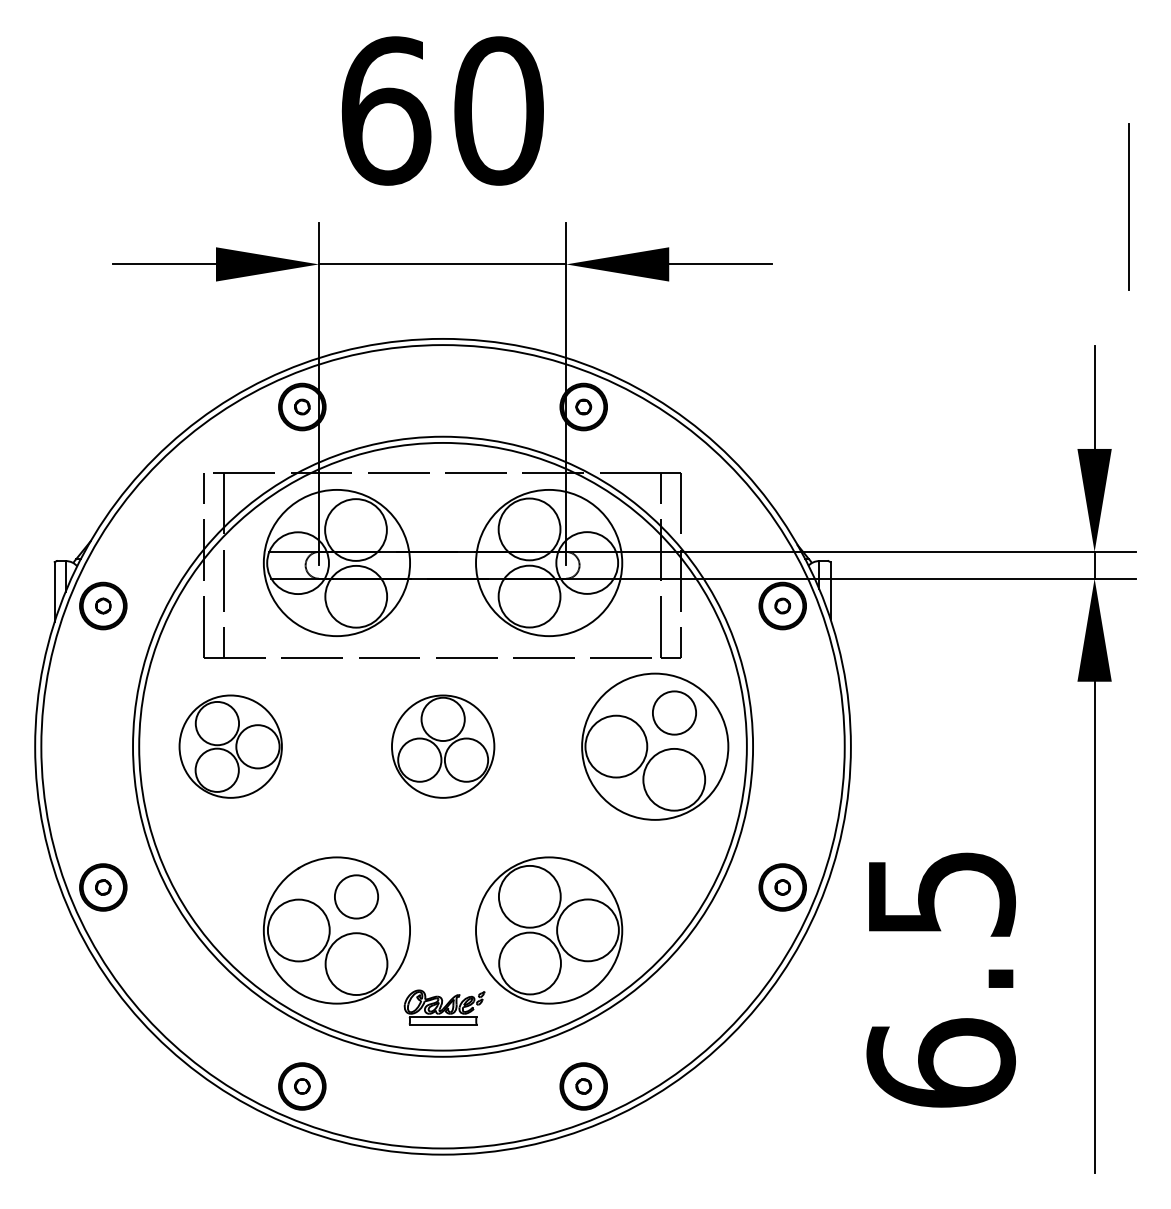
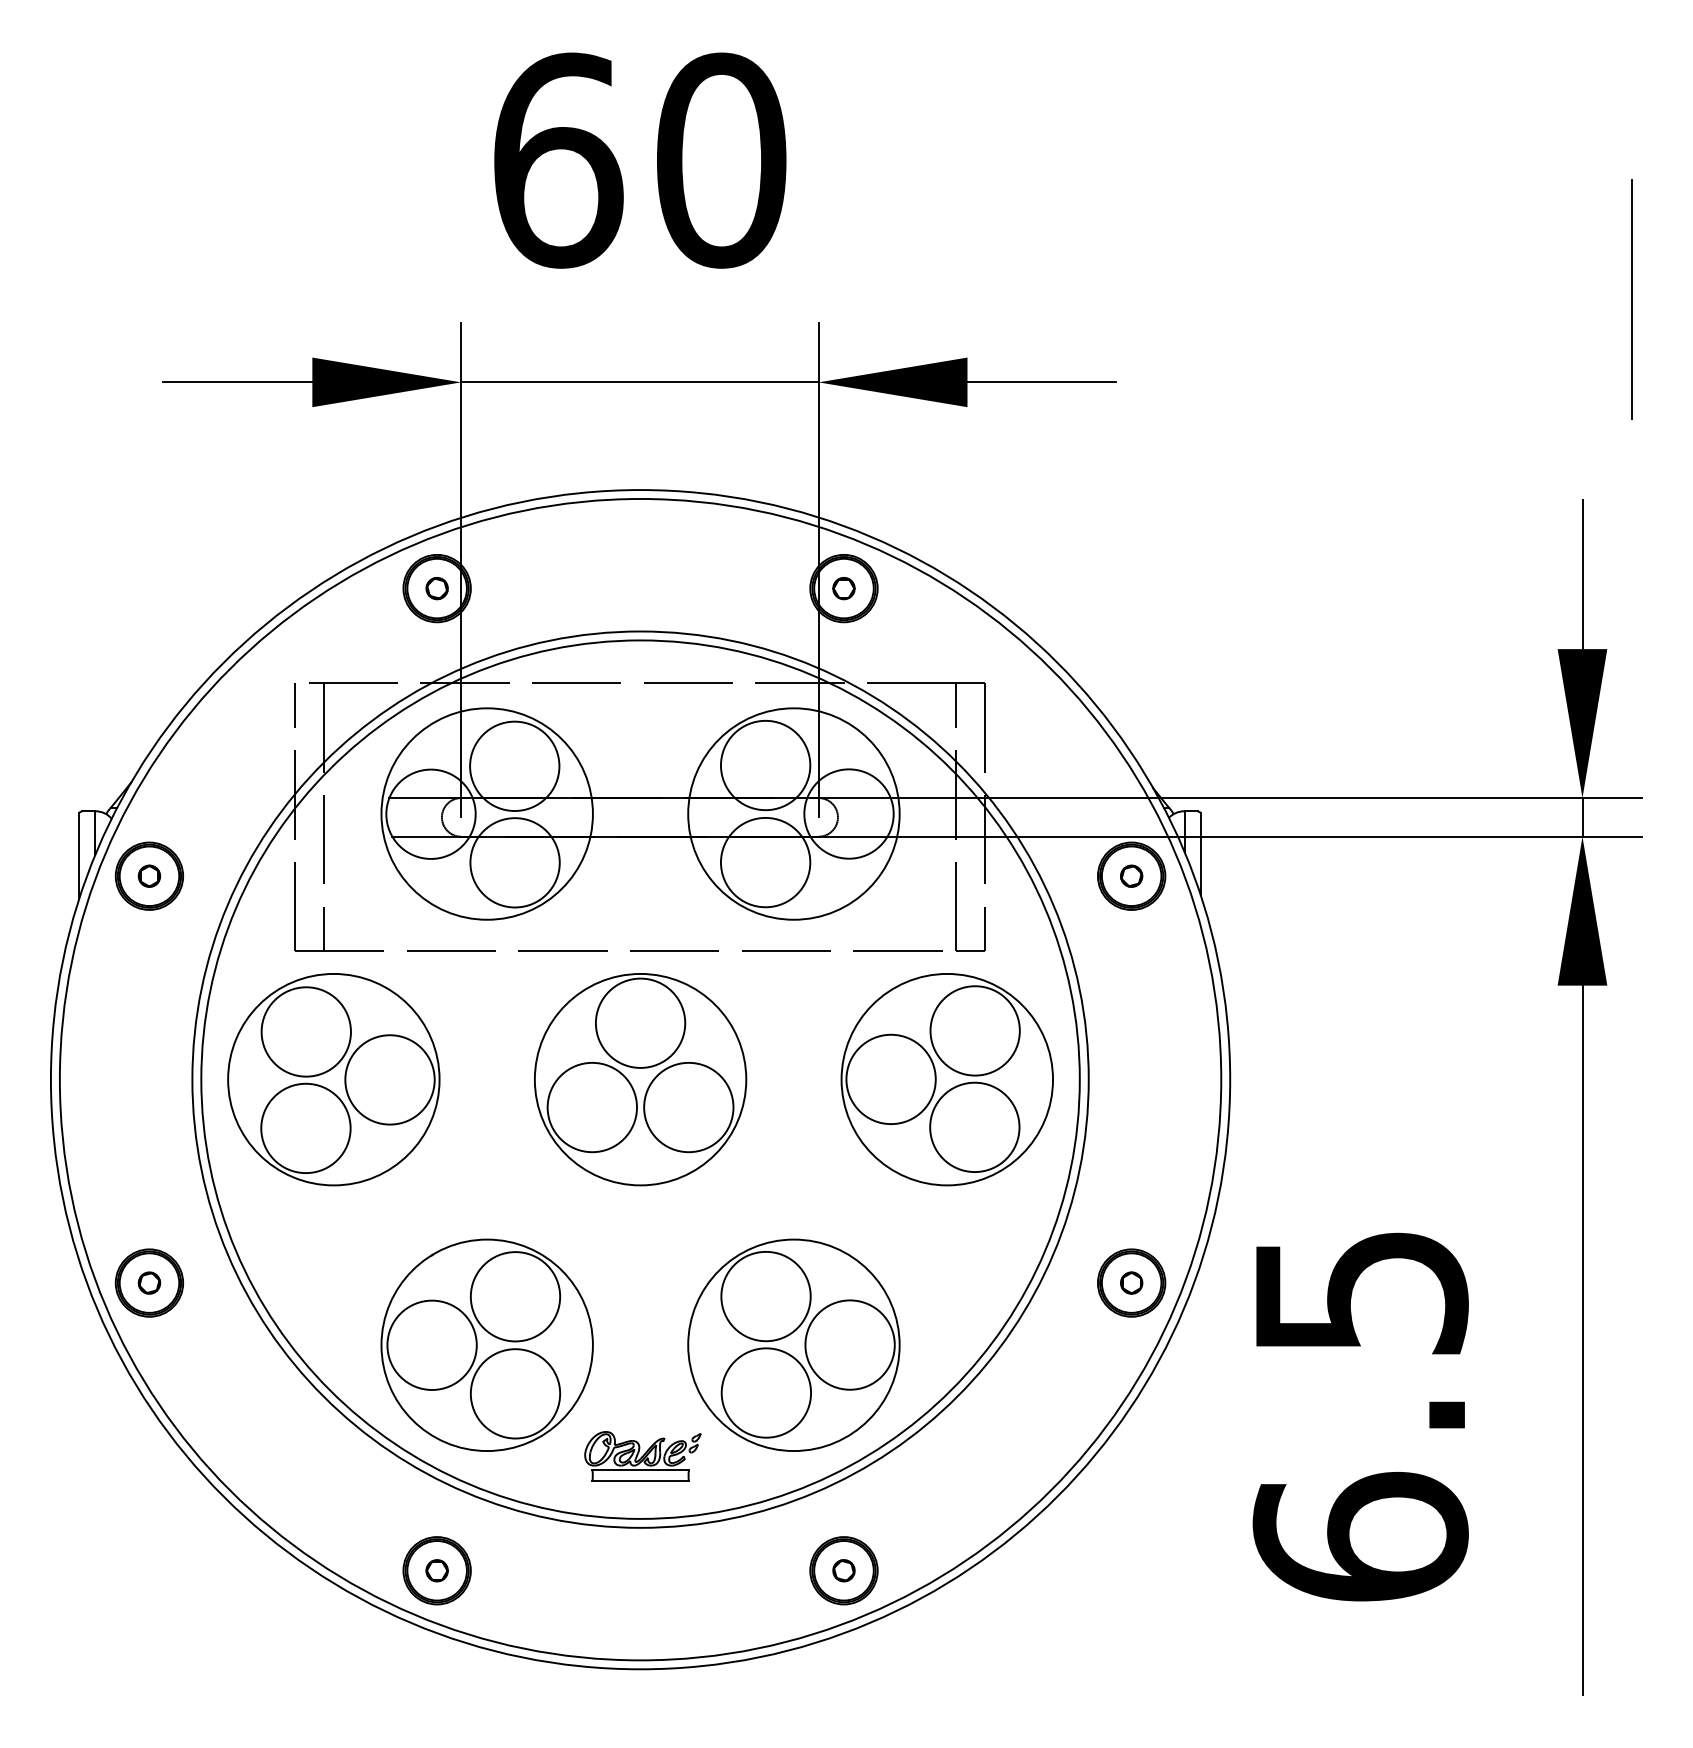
circle: (674, 712) -> (975, 1030), size x1.43
part: (230, 746) -> (333, 1079), size x1.43
part: (443, 746) -> (641, 1079), size x1.43
circle: (356, 896) -> (515, 1296), size x1.43

